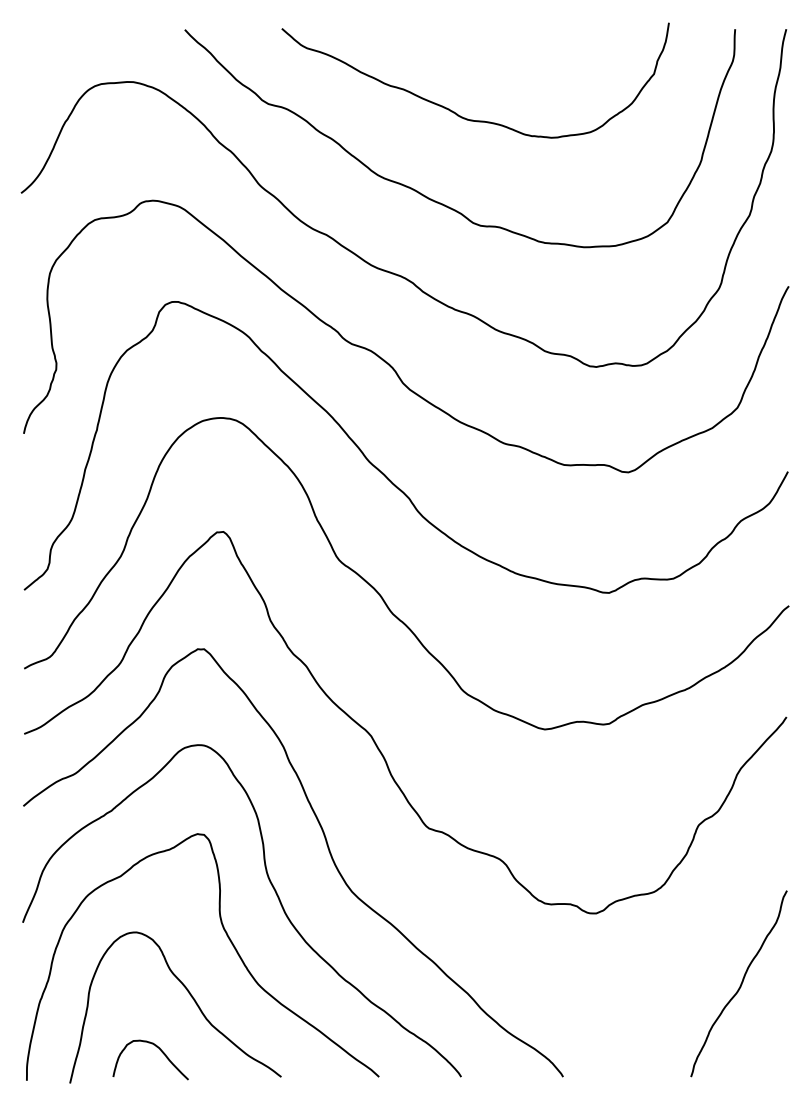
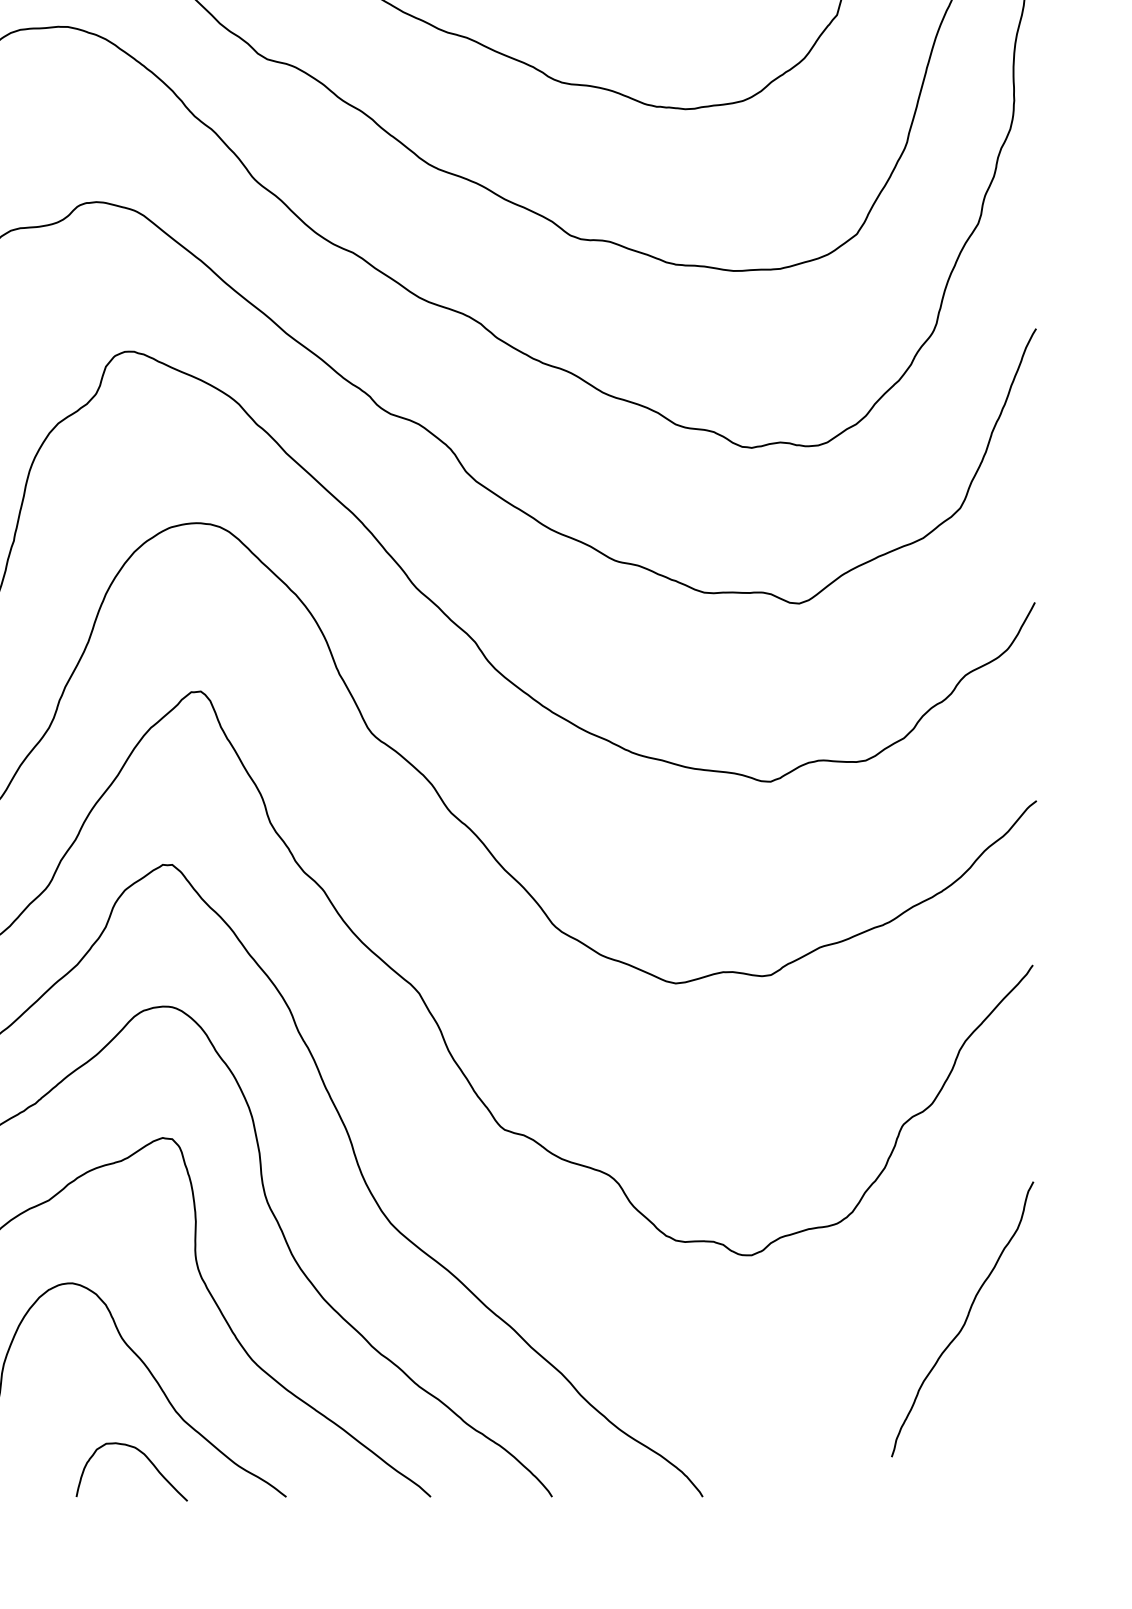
curve: (740, 983) -> (964, 1318), moved
curve: (161, 1052) -> (147, 1460), moved

